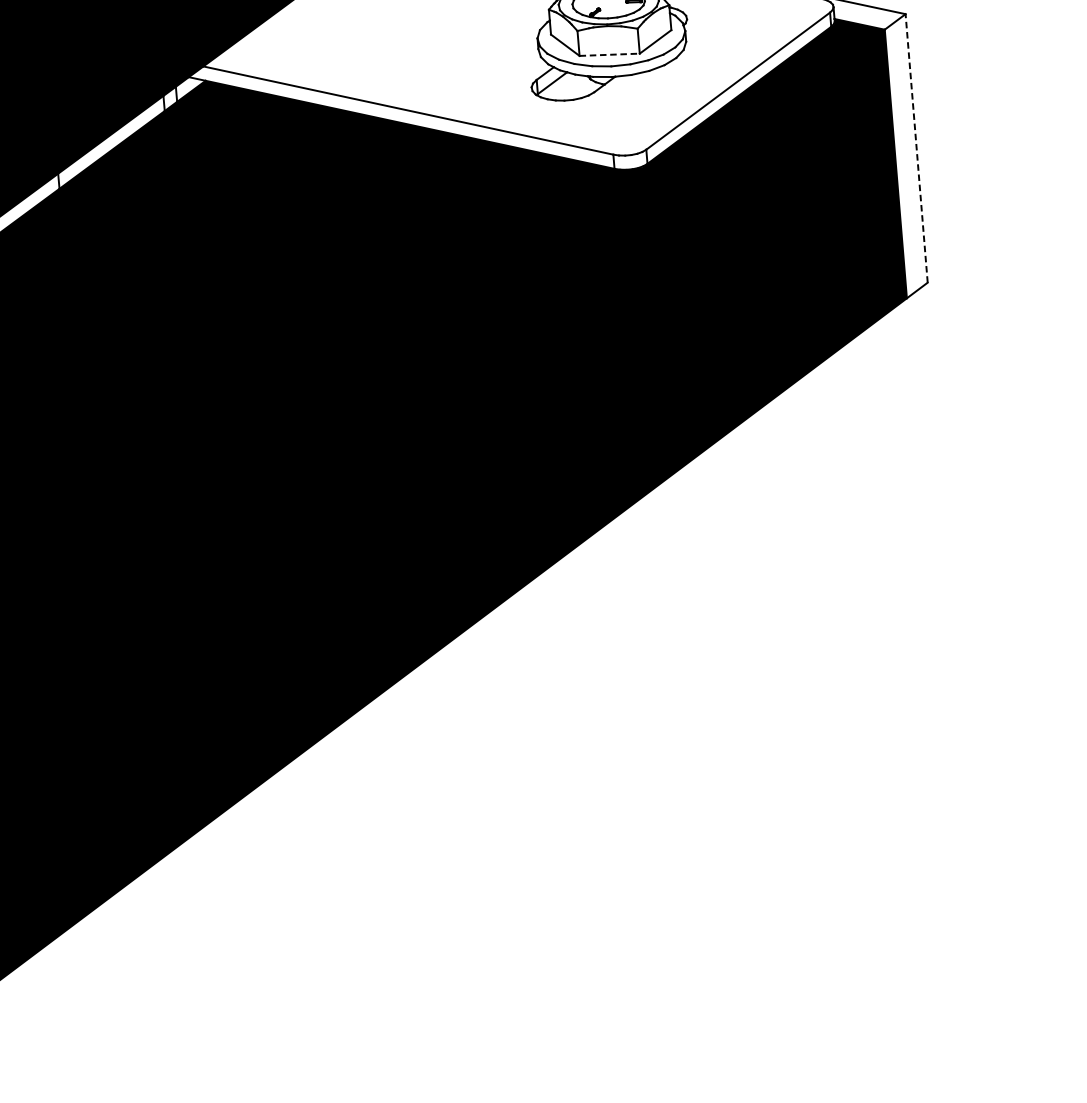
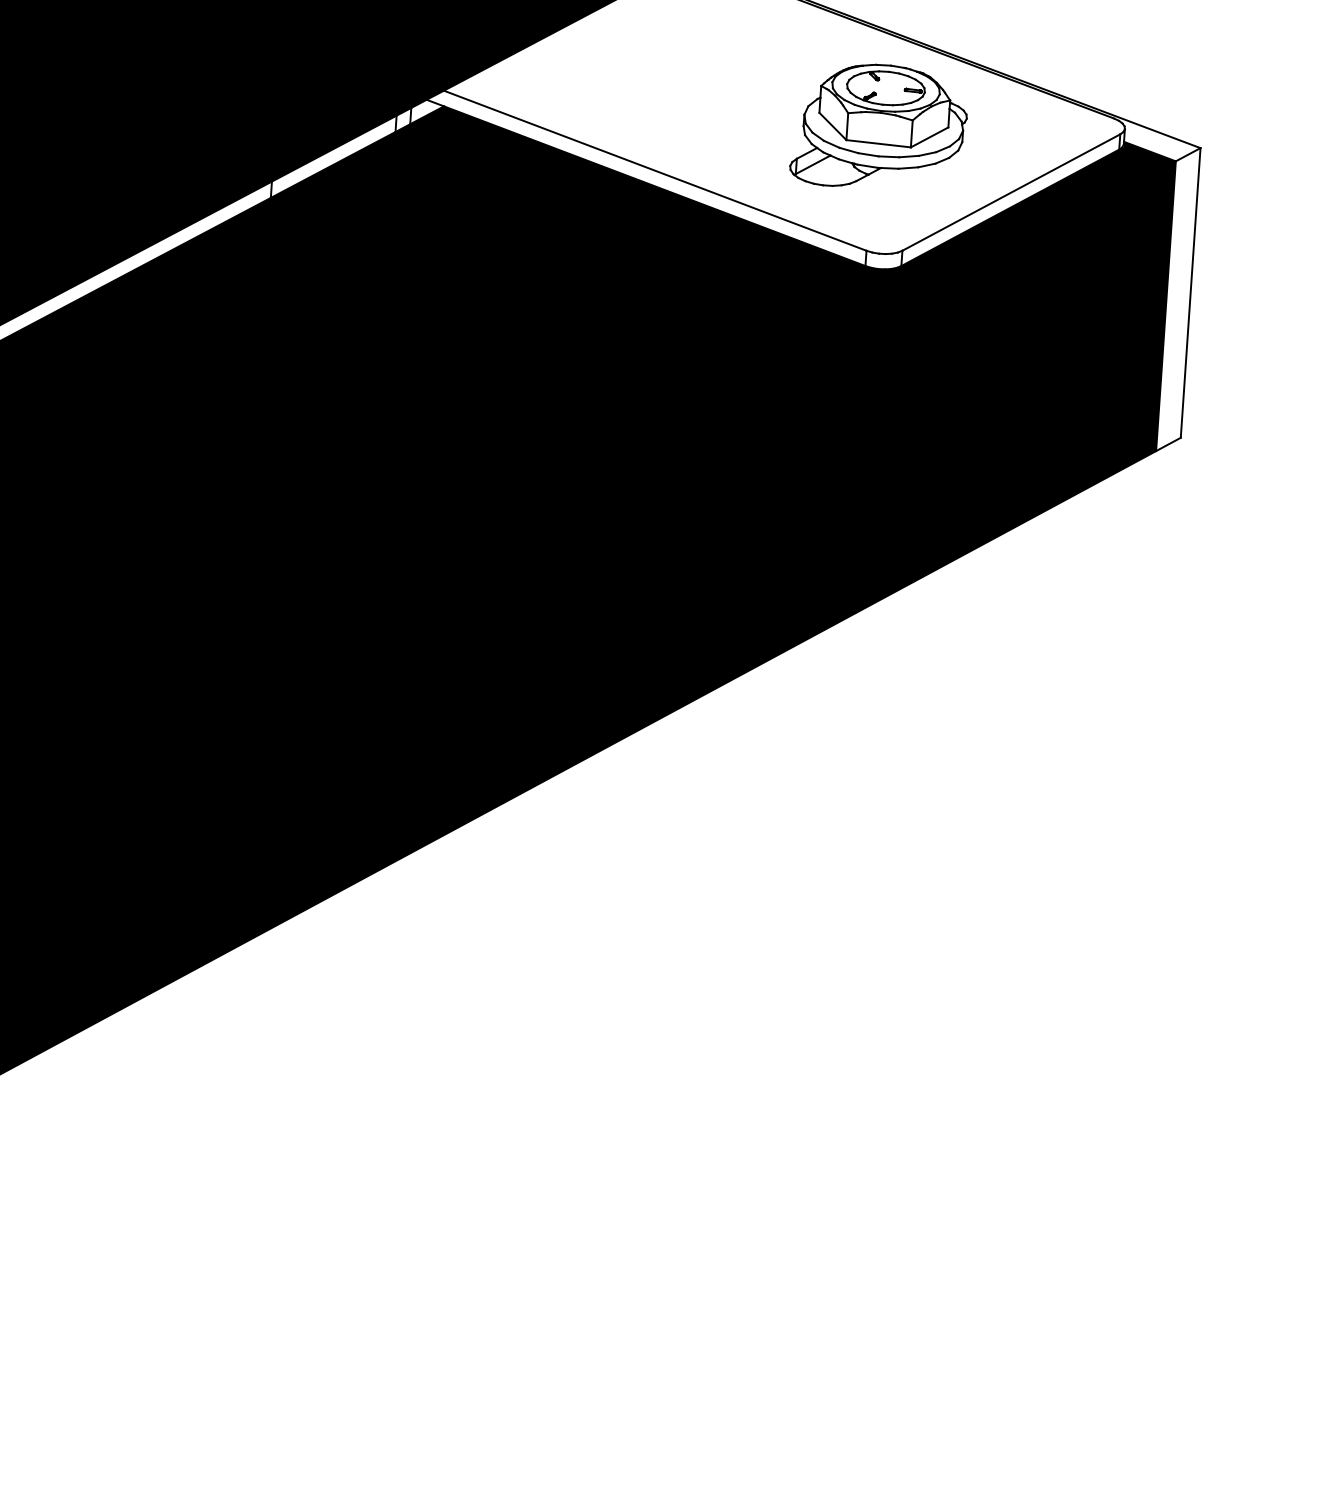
line: (610, 54) -> (879, 143), dashed -> solid
line: (916, 148) -> (1190, 292), dashed -> solid

